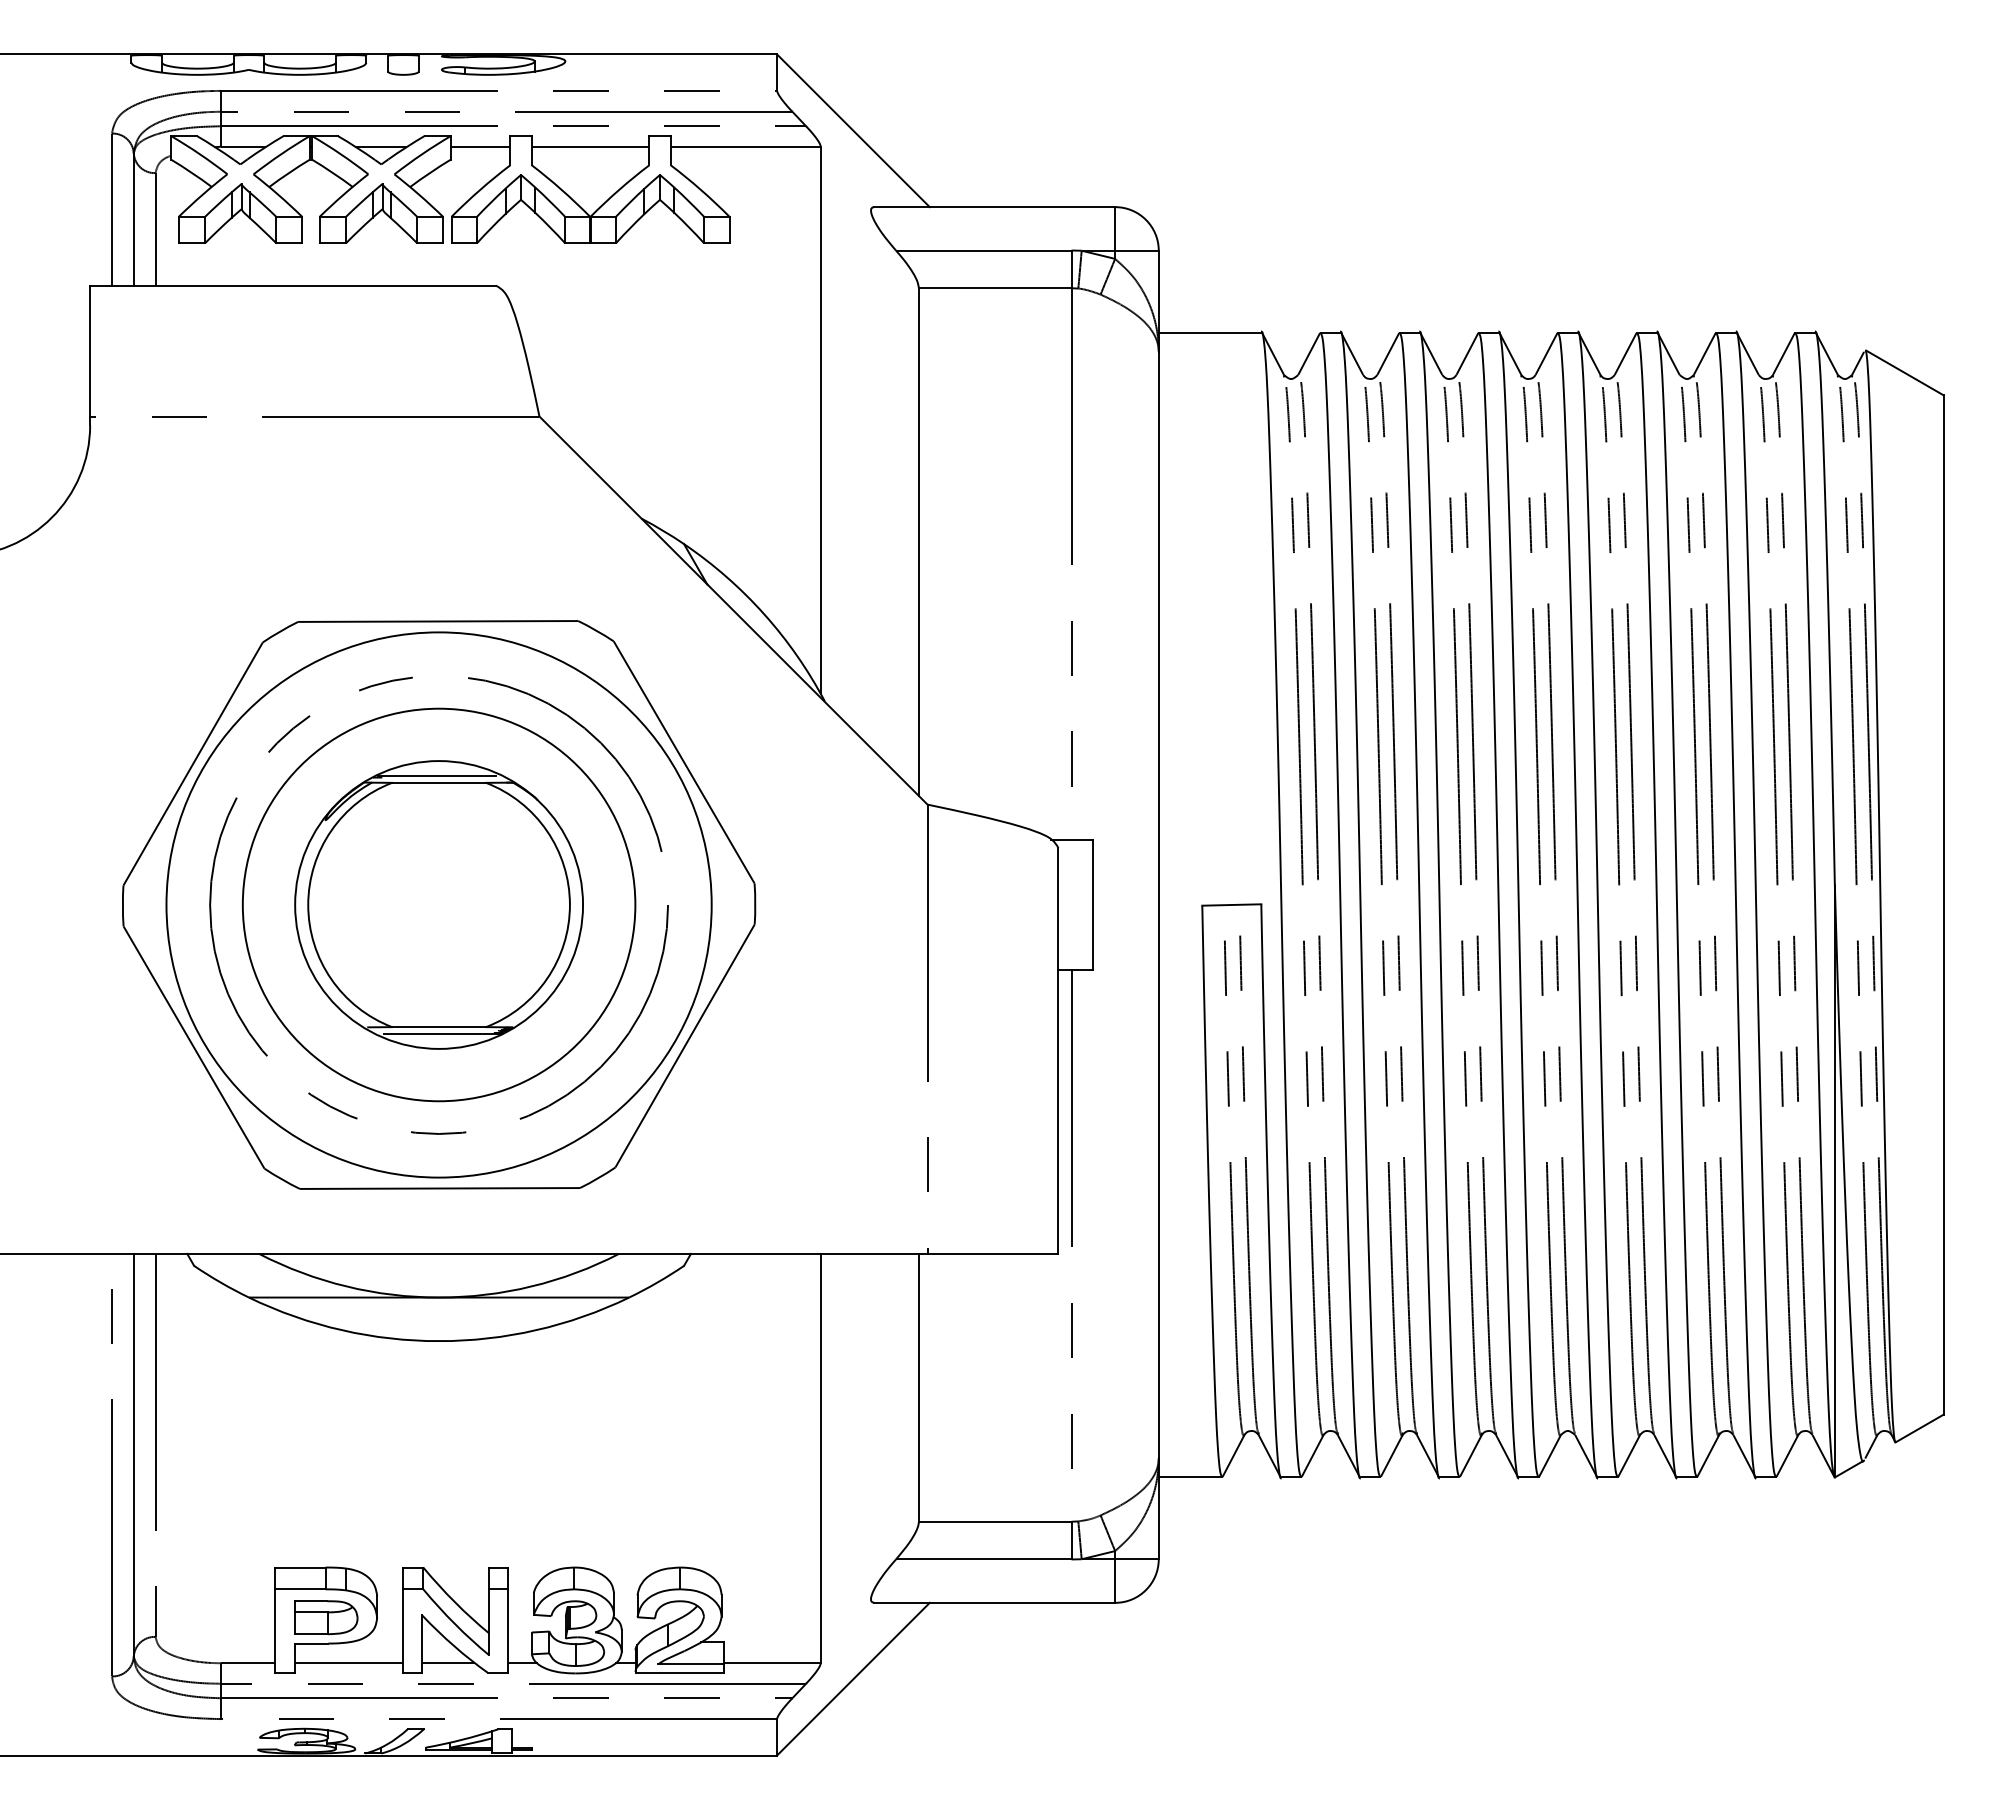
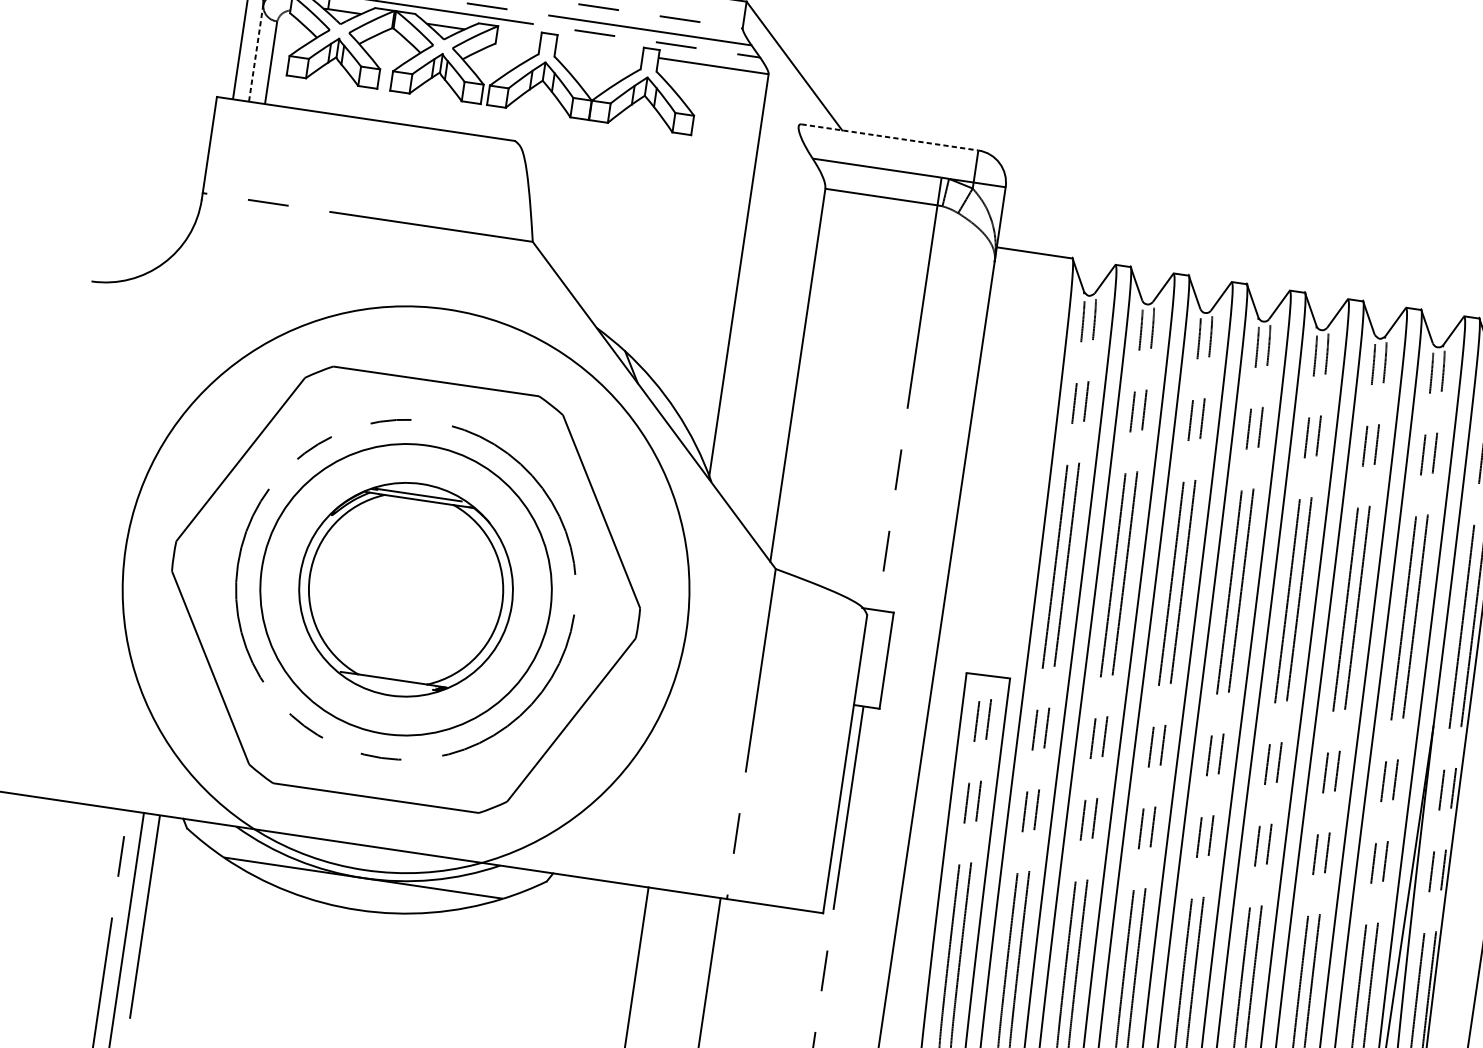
line: (480, 146) -> (518, 37), removed
line: (590, 146) -> (599, 49), removed
line: (995, 207) -> (890, 137), solid -> dashed
line: (133, 219) -> (255, 53), solid -> dashed
circle: (438, 904) -> (405, 589), size x1.4
line: (441, 1033) -> (393, 684), removed

